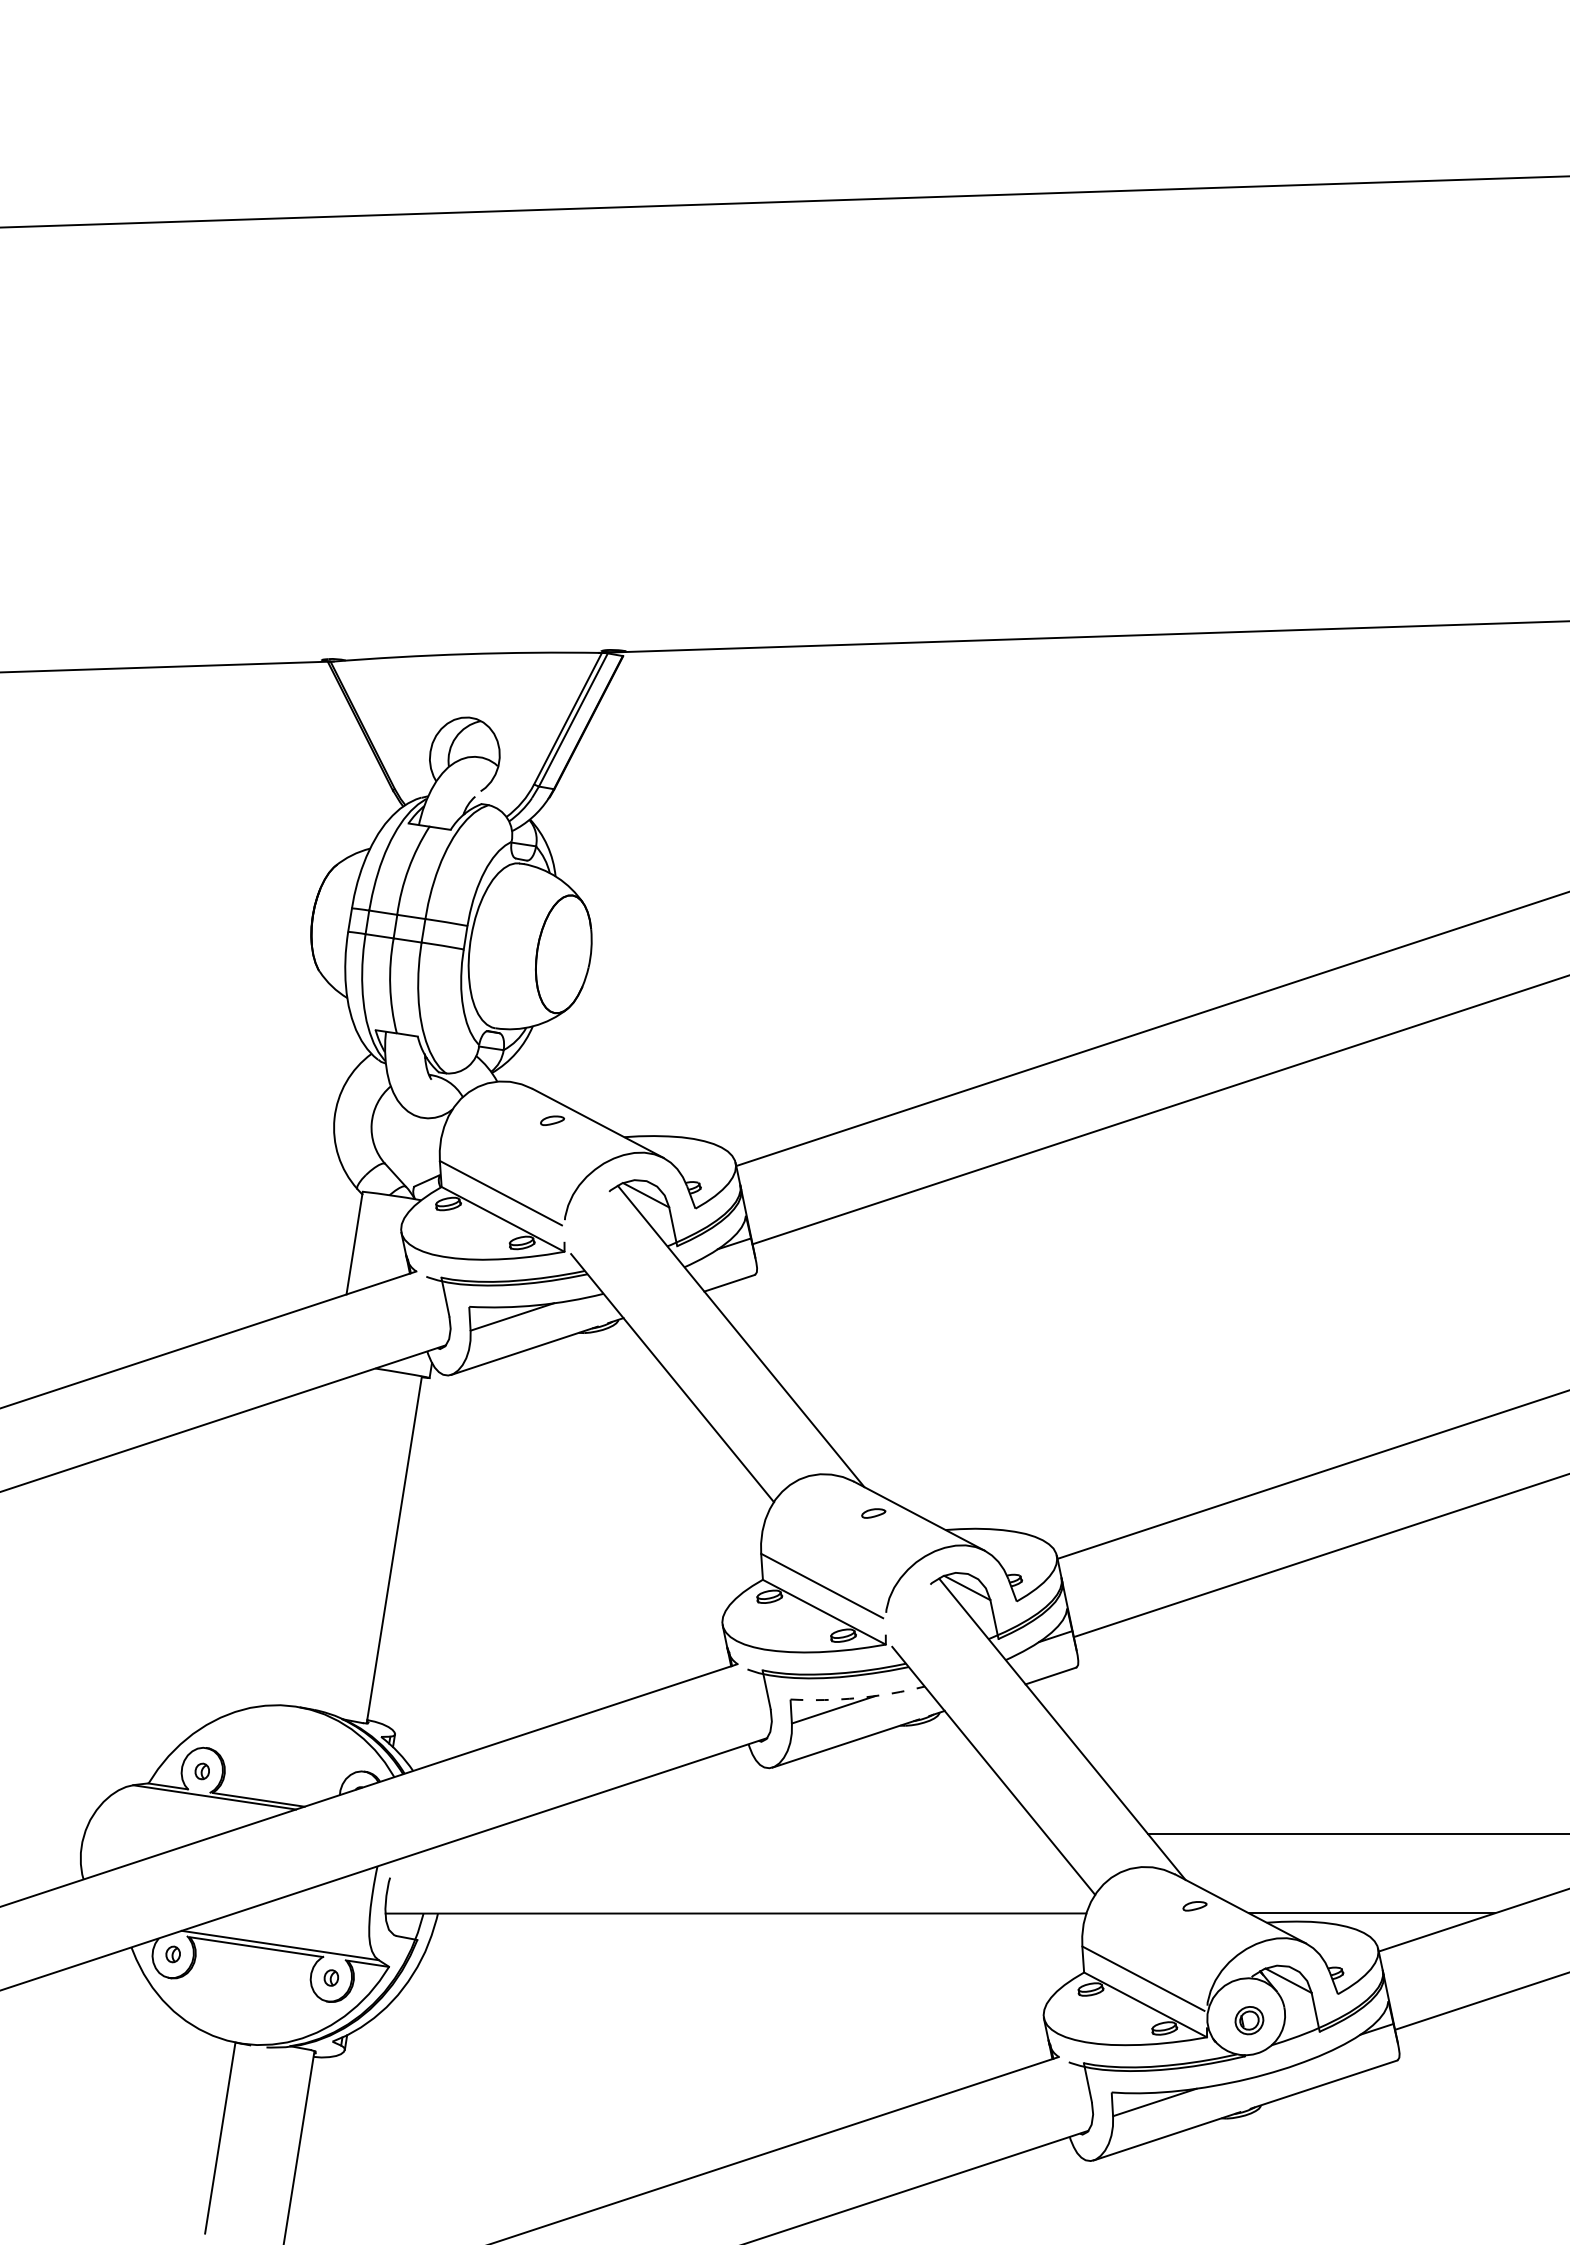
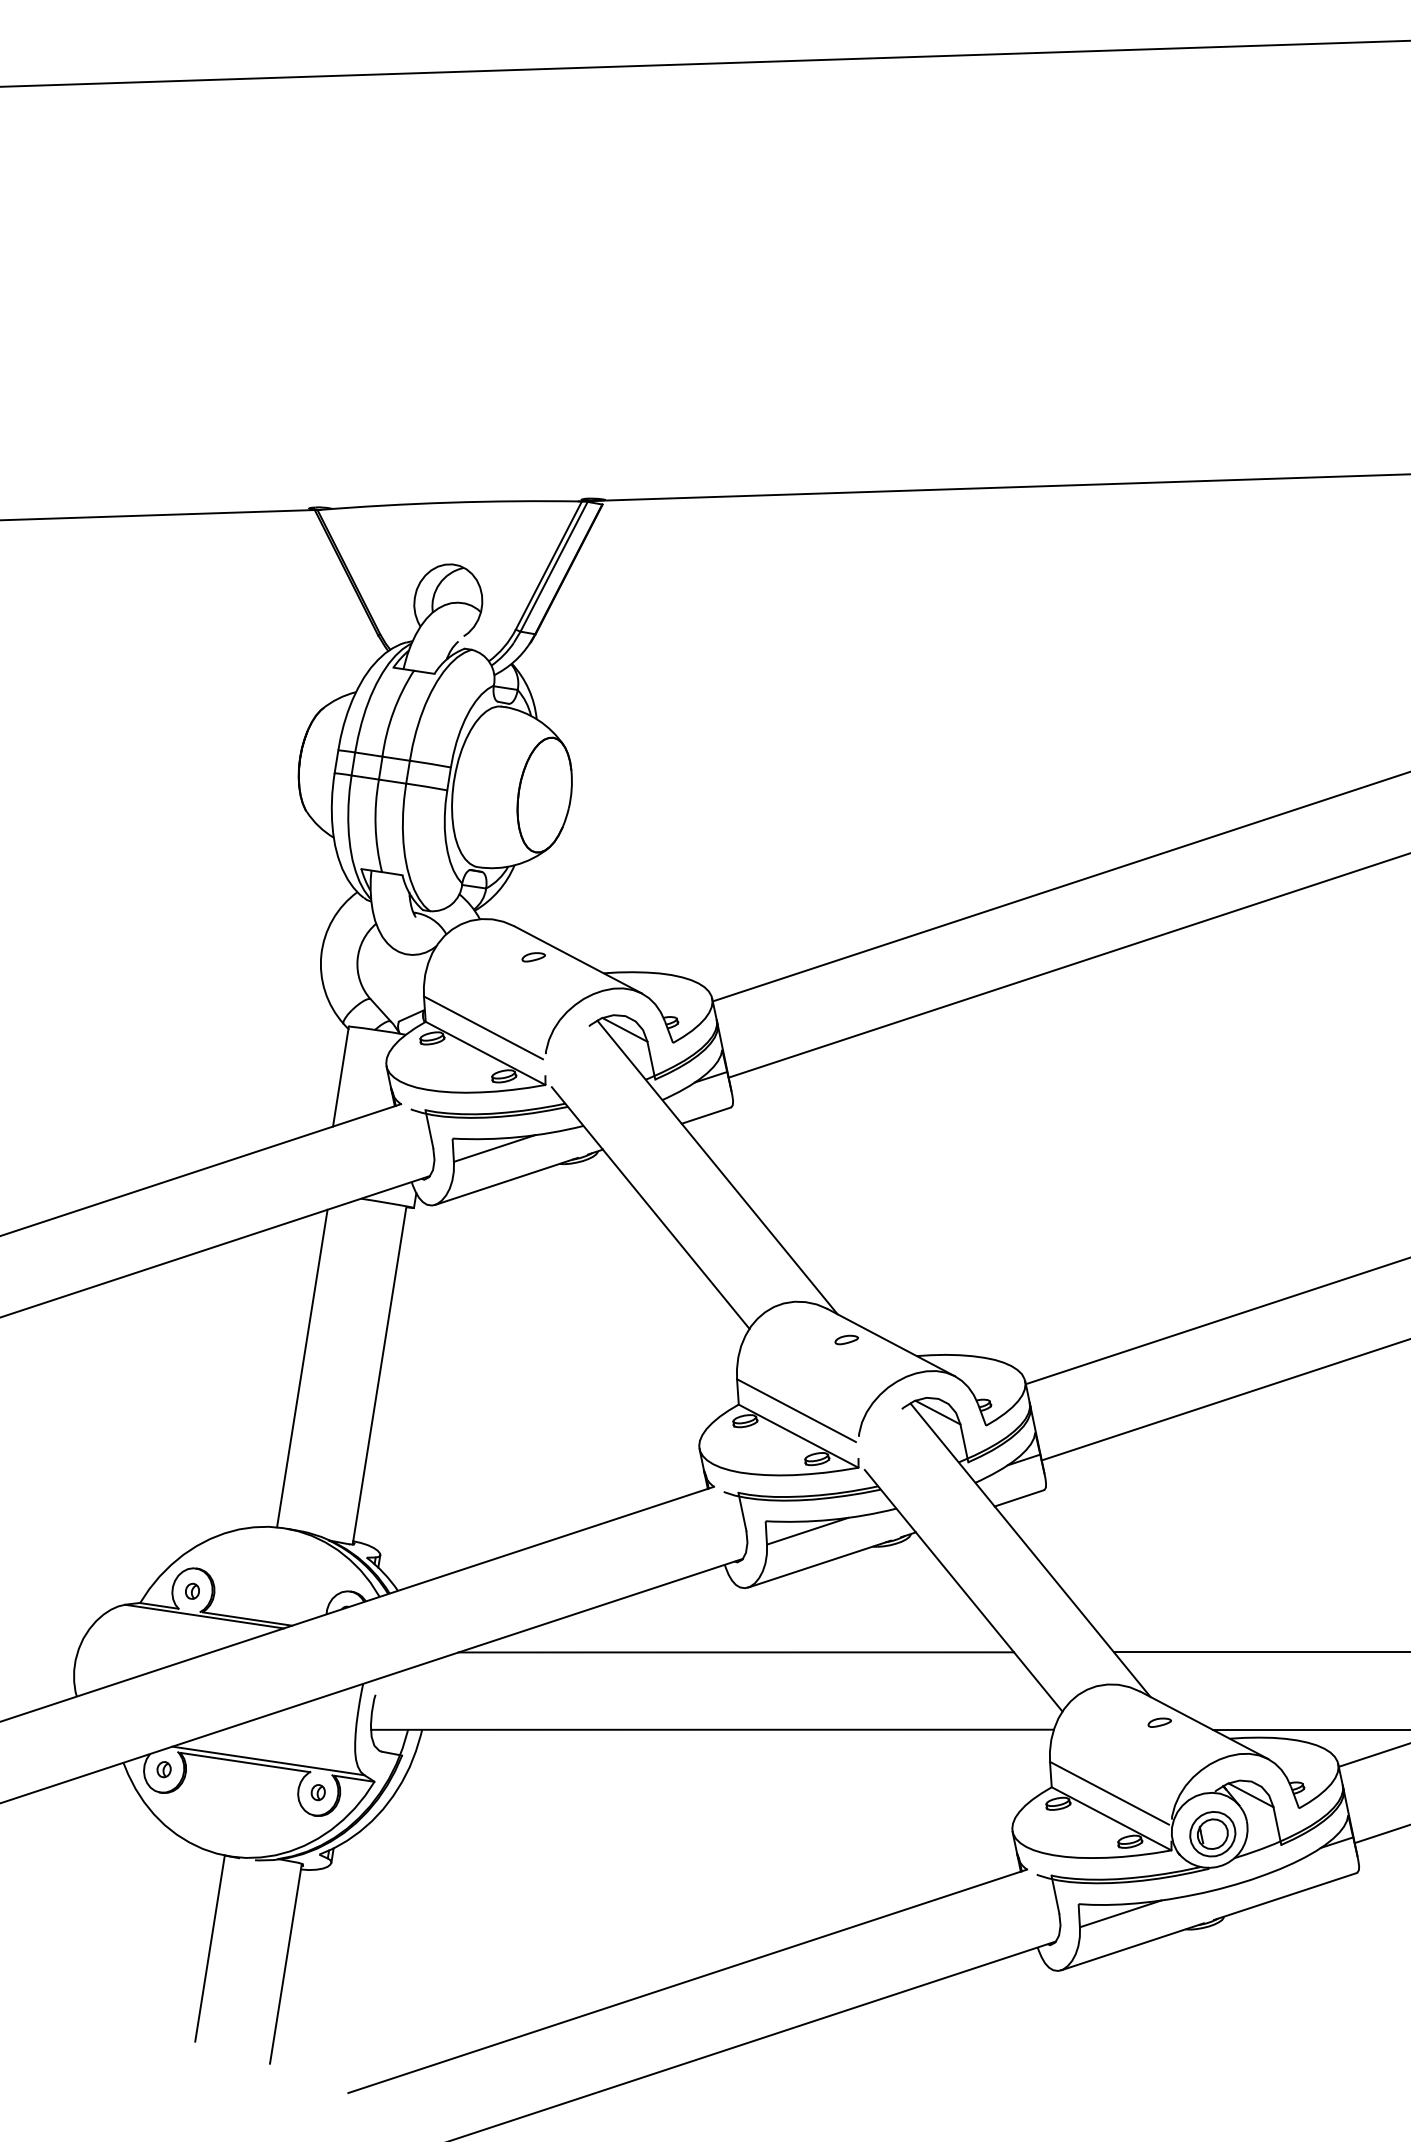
line: (314, 1542) -> (301, 1368), added
arc: (858, 1698) -> (831, 1520), dashed -> solid
line: (760, 1834) -> (736, 1652), added
part: (1249, 2020) -> (1212, 1834), size x1.67

